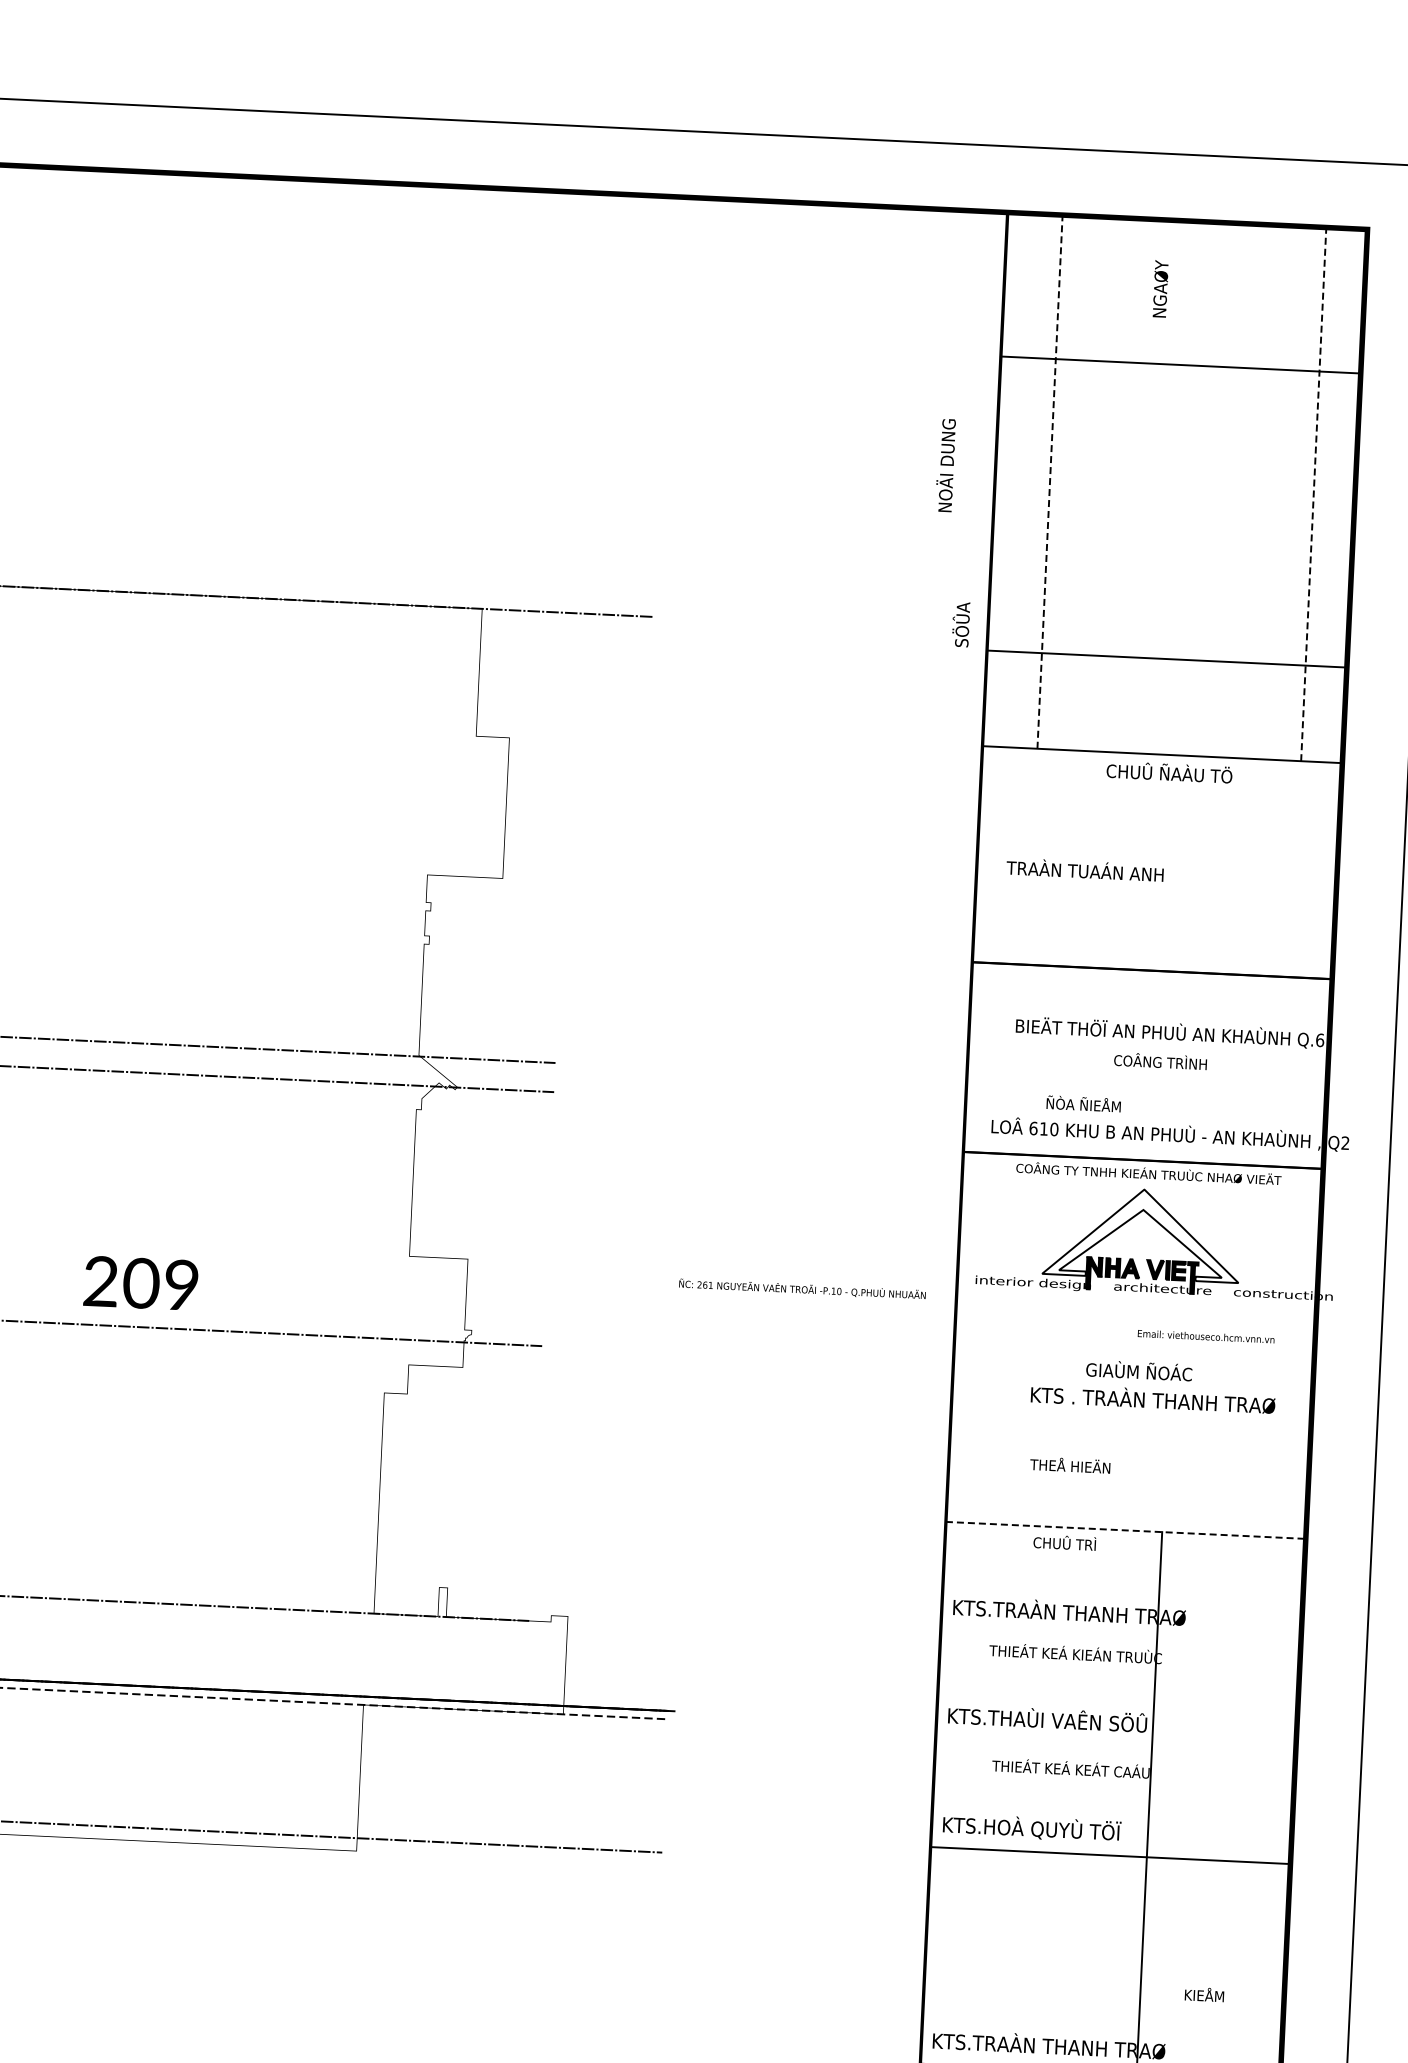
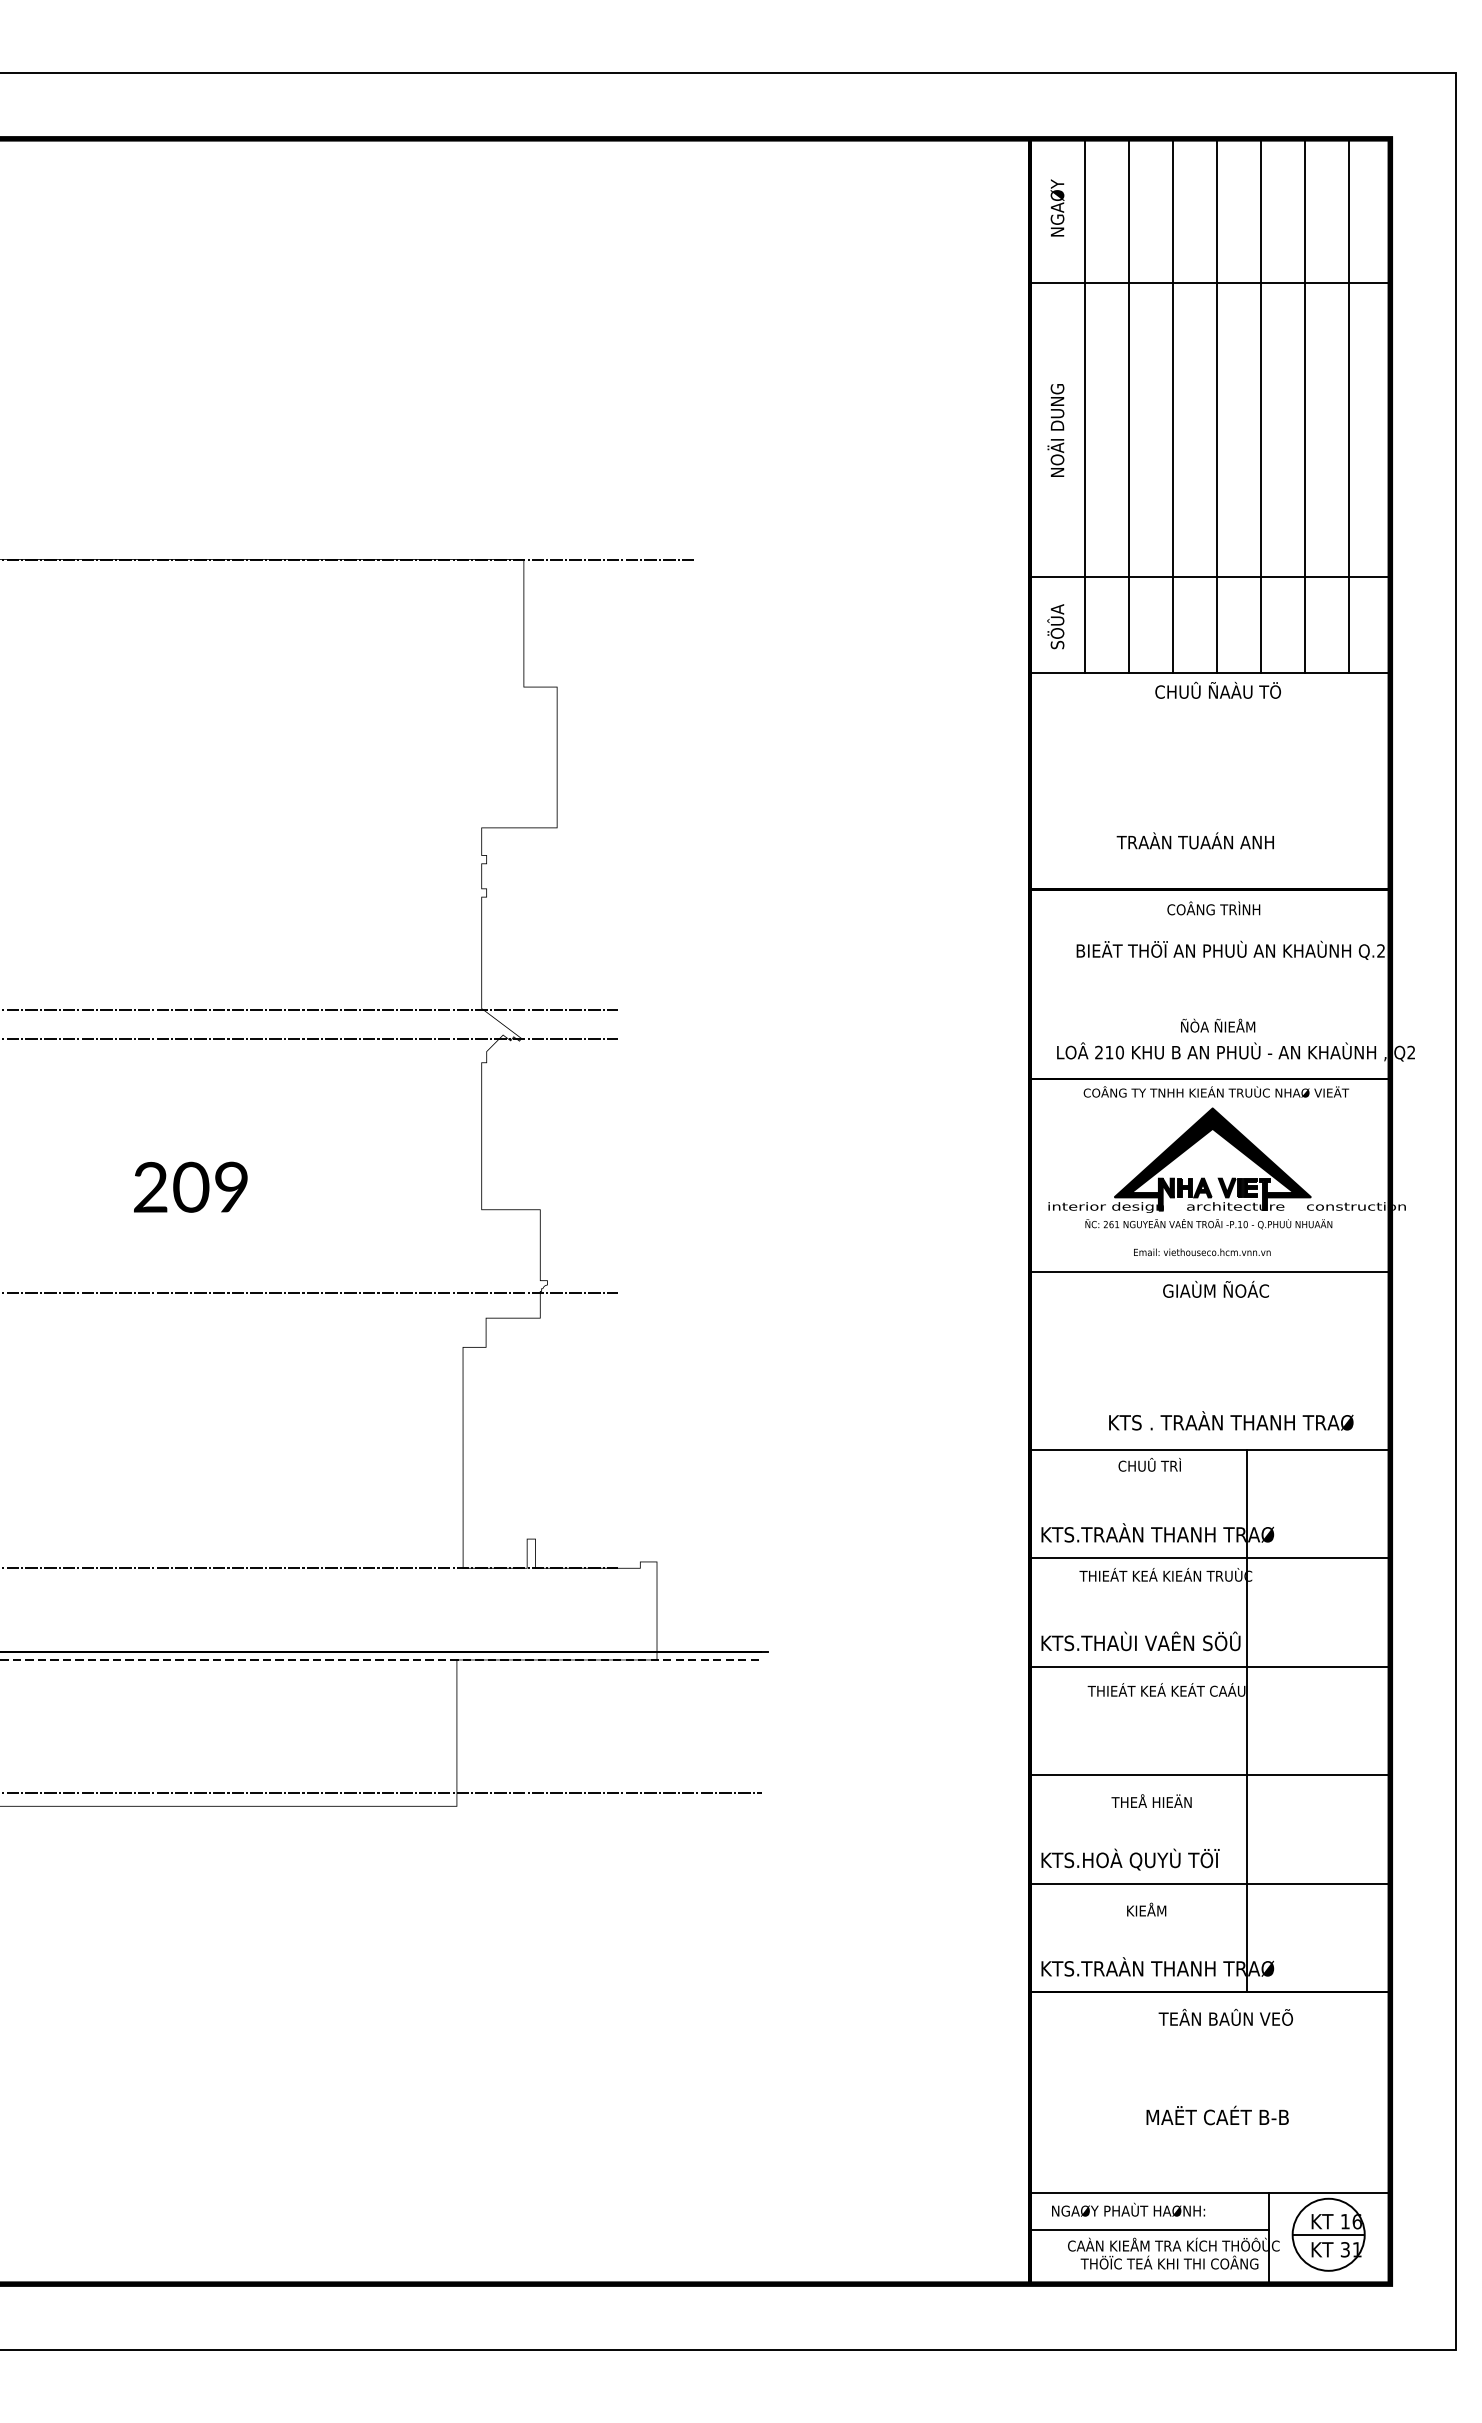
text: (1160, 288) -> (1057, 207), moved
text: (945, 465) -> (1055, 430), moved
line: (1050, 481) -> (1085, 405), dashed -> solid
line: (1094, 483) -> (1129, 405), added
line: (1138, 485) -> (1173, 405), added
line: (1182, 487) -> (1217, 405), added
line: (1226, 489) -> (1261, 405), added
line: (1270, 491) -> (1305, 405), added
line: (1314, 493) -> (1349, 405), dashed -> solid
text: (960, 624) -> (1055, 626), moved
text: (1084, 869) -> (1194, 840), moved
text: (1320, 1039) -> (1381, 950), Q.6 -> Q.2
text: (1160, 1061) -> (1213, 908), moved
text: (1084, 1103) -> (1218, 1025), moved
text: (1034, 1128) -> (1099, 1052), 610 -> 210
fill: (1142, 1233) -> (1212, 1152), added
text: (140, 1282) -> (190, 1186), moved
text: (802, 1289) -> (1208, 1224), moved
text: (1206, 1336) -> (1202, 1252), moved
line: (1134, 1353) -> (1210, 1272), added
text: (1153, 1398) -> (1231, 1420), moved
text: (1070, 1464) -> (1151, 1800), moved
line: (1126, 1530) -> (1210, 1449), dashed -> solid
line: (1121, 1639) -> (1210, 1558), added
line: (1115, 1746) -> (1210, 1666), added
text: (1032, 1828) -> (1130, 1859), moved
line: (1105, 1963) -> (1210, 1883), added
text: (1204, 1994) -> (1146, 1909), moved

